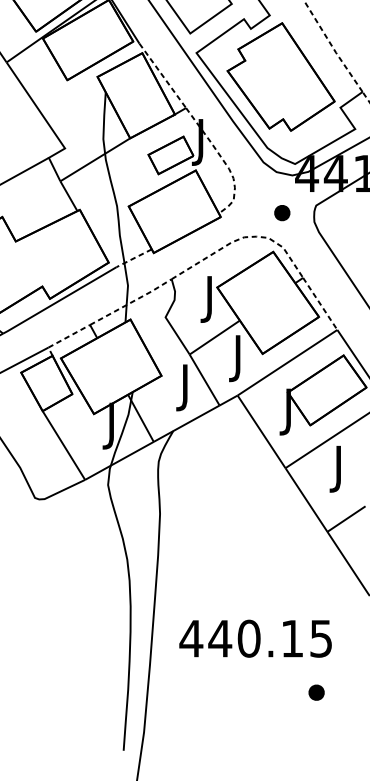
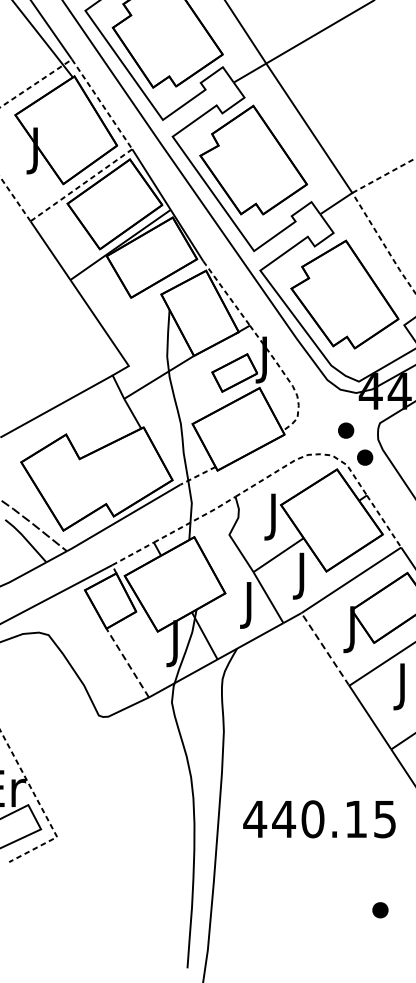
part: (301, 239) -> (365, 457), added
line: (261, 431) -> (325, 649), solid -> dashed
line: (63, 444) -> (127, 662), solid -> dashed
text: (255, 638) -> (319, 819), moved

